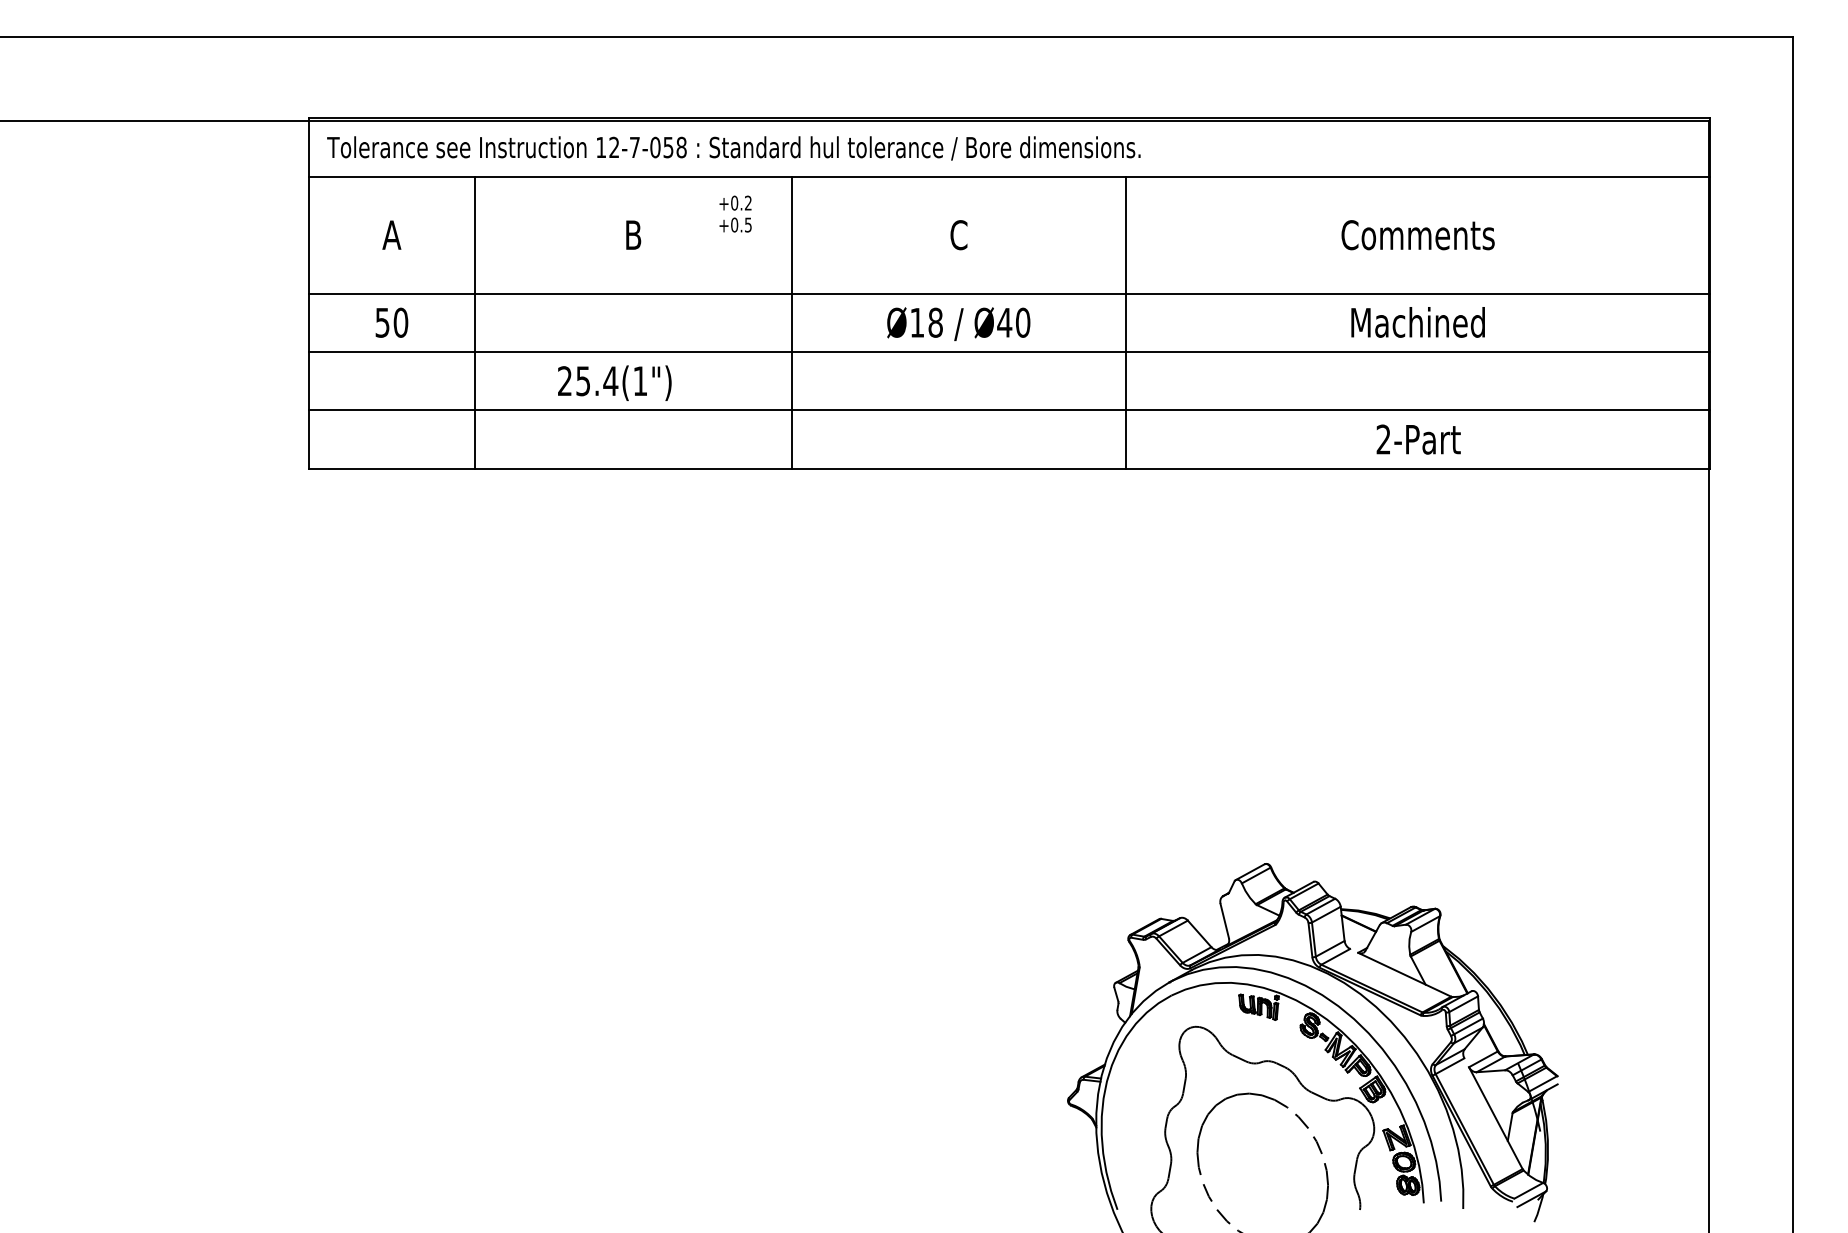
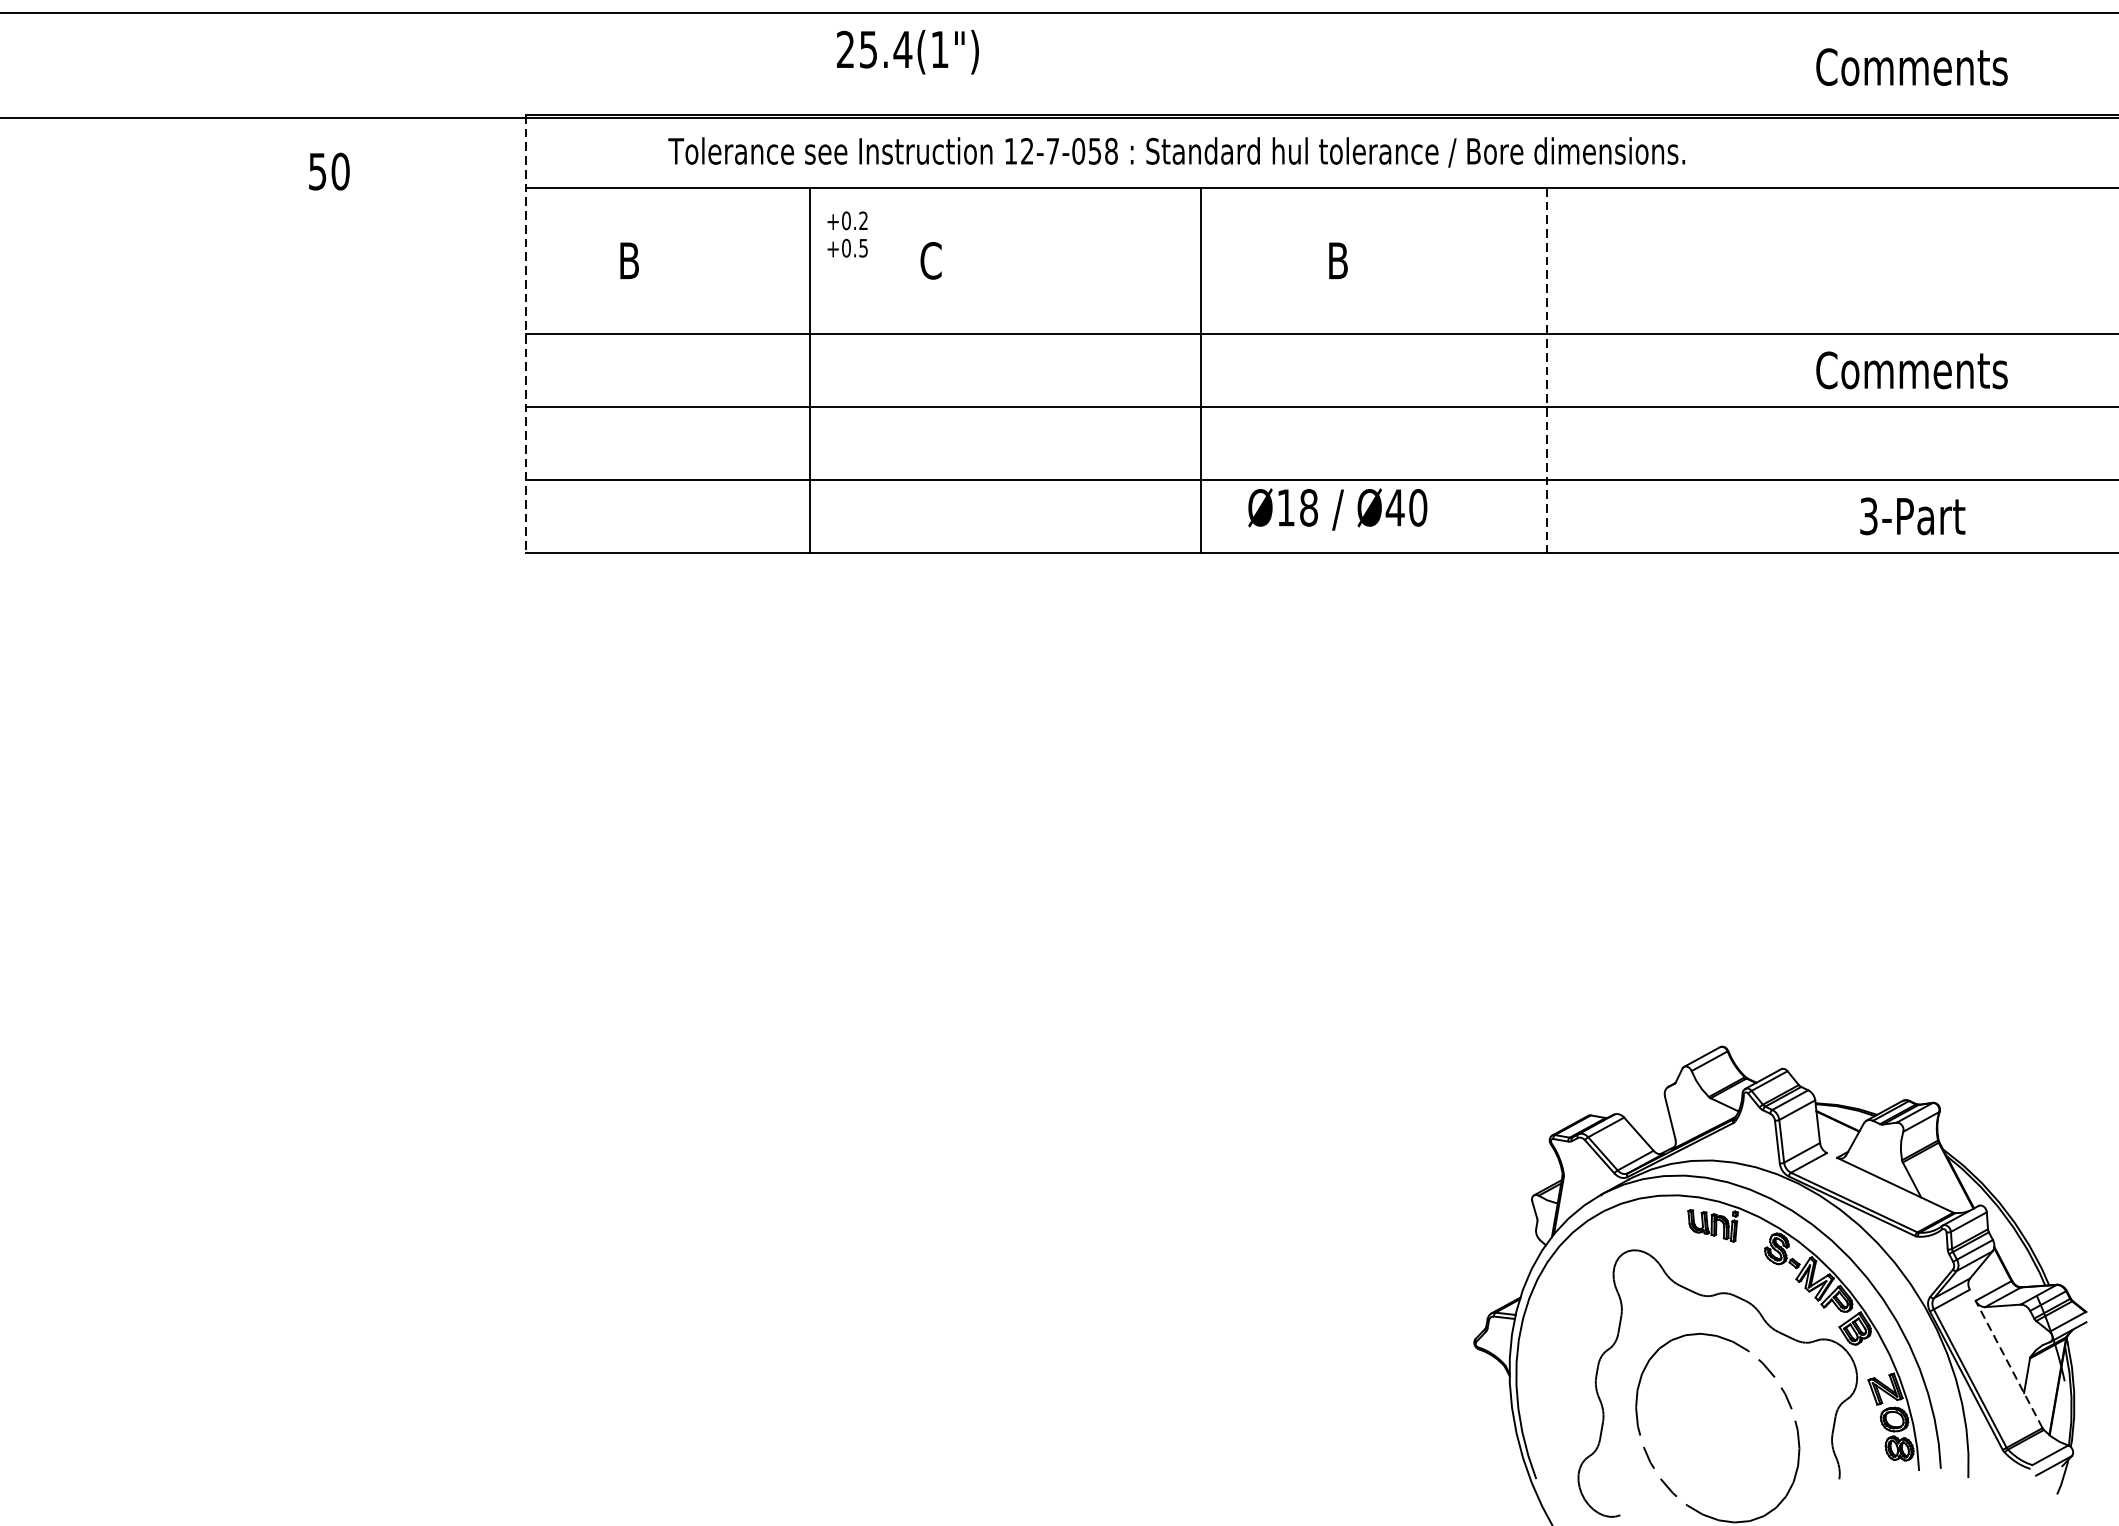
text: (733, 148) -> (1176, 152), moved
text: (735, 213) -> (847, 233), moved
text: (391, 234) -> (628, 260), A -> B
text: (633, 235) -> (931, 261), B -> C
text: (958, 235) -> (1337, 261), C -> B
text: (1417, 235) -> (1911, 67), moved
line: (308, 294) -> (525, 335), solid -> dashed
text: (391, 322) -> (328, 171), moved
line: (474, 322) -> (810, 370), moved
line: (791, 322) -> (1200, 370), moved
text: (1417, 322) -> (1911, 370), Machined -> Comments
text: (958, 323) -> (1337, 508), moved
line: (1126, 323) -> (1547, 371), solid -> dashed
text: (614, 382) -> (907, 51), moved
text: (1383, 439) -> (1868, 516), 2-Part -> 3-Part
line: (1495, 1118) -> (2008, 1364), solid -> dashed

